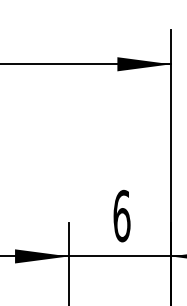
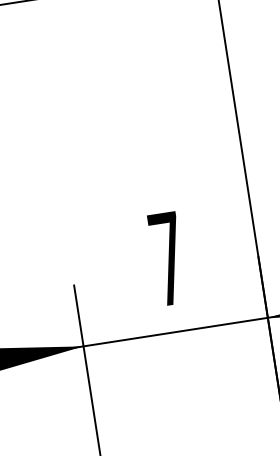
text: (121, 215) -> (167, 257), 6 -> 7

